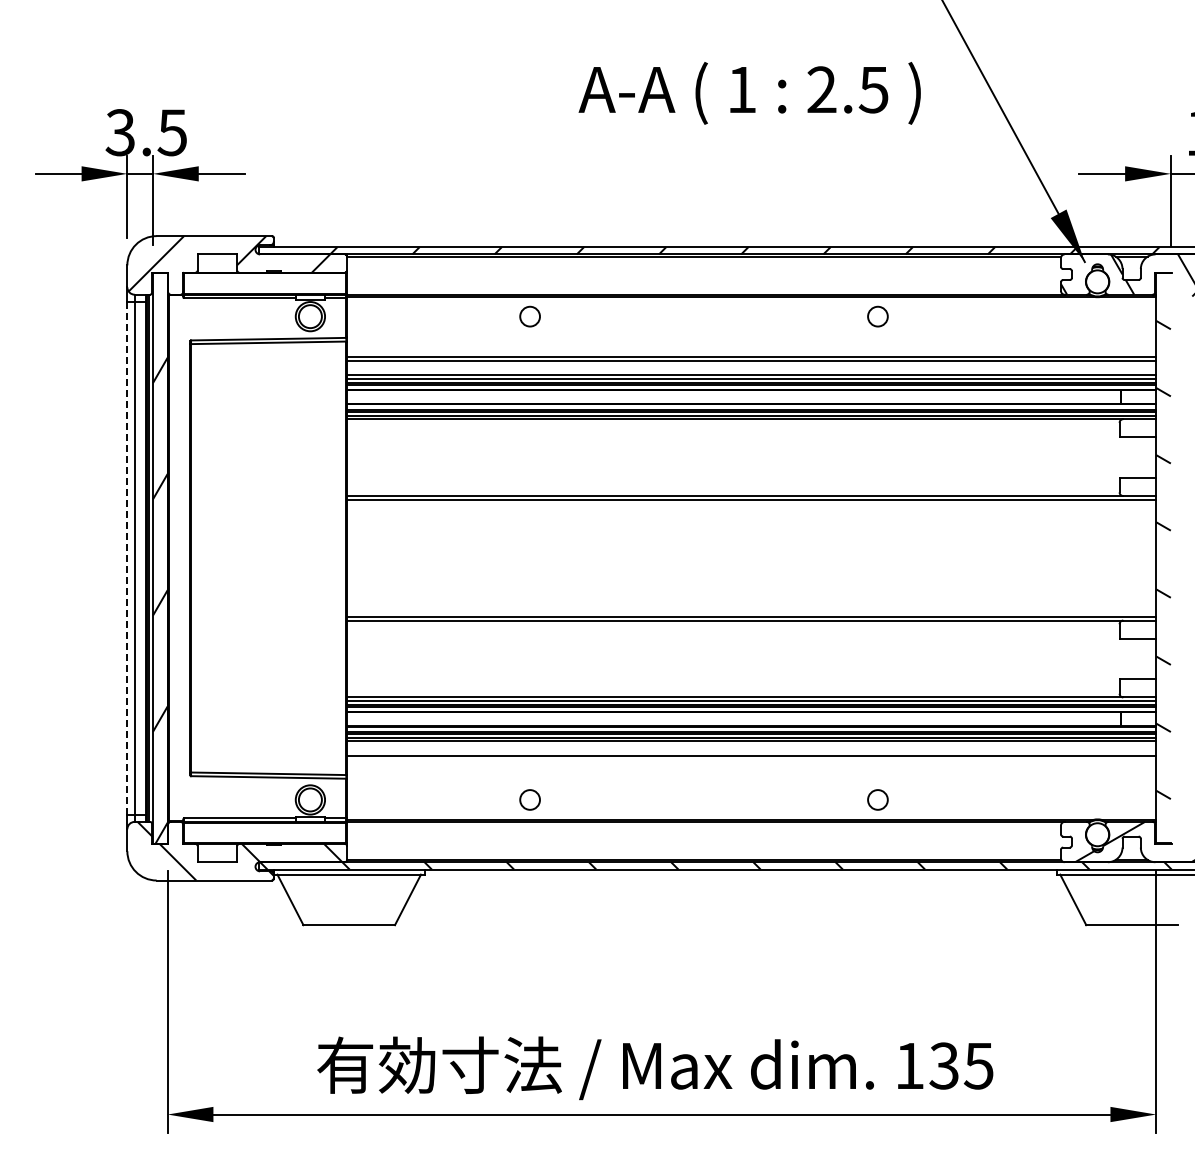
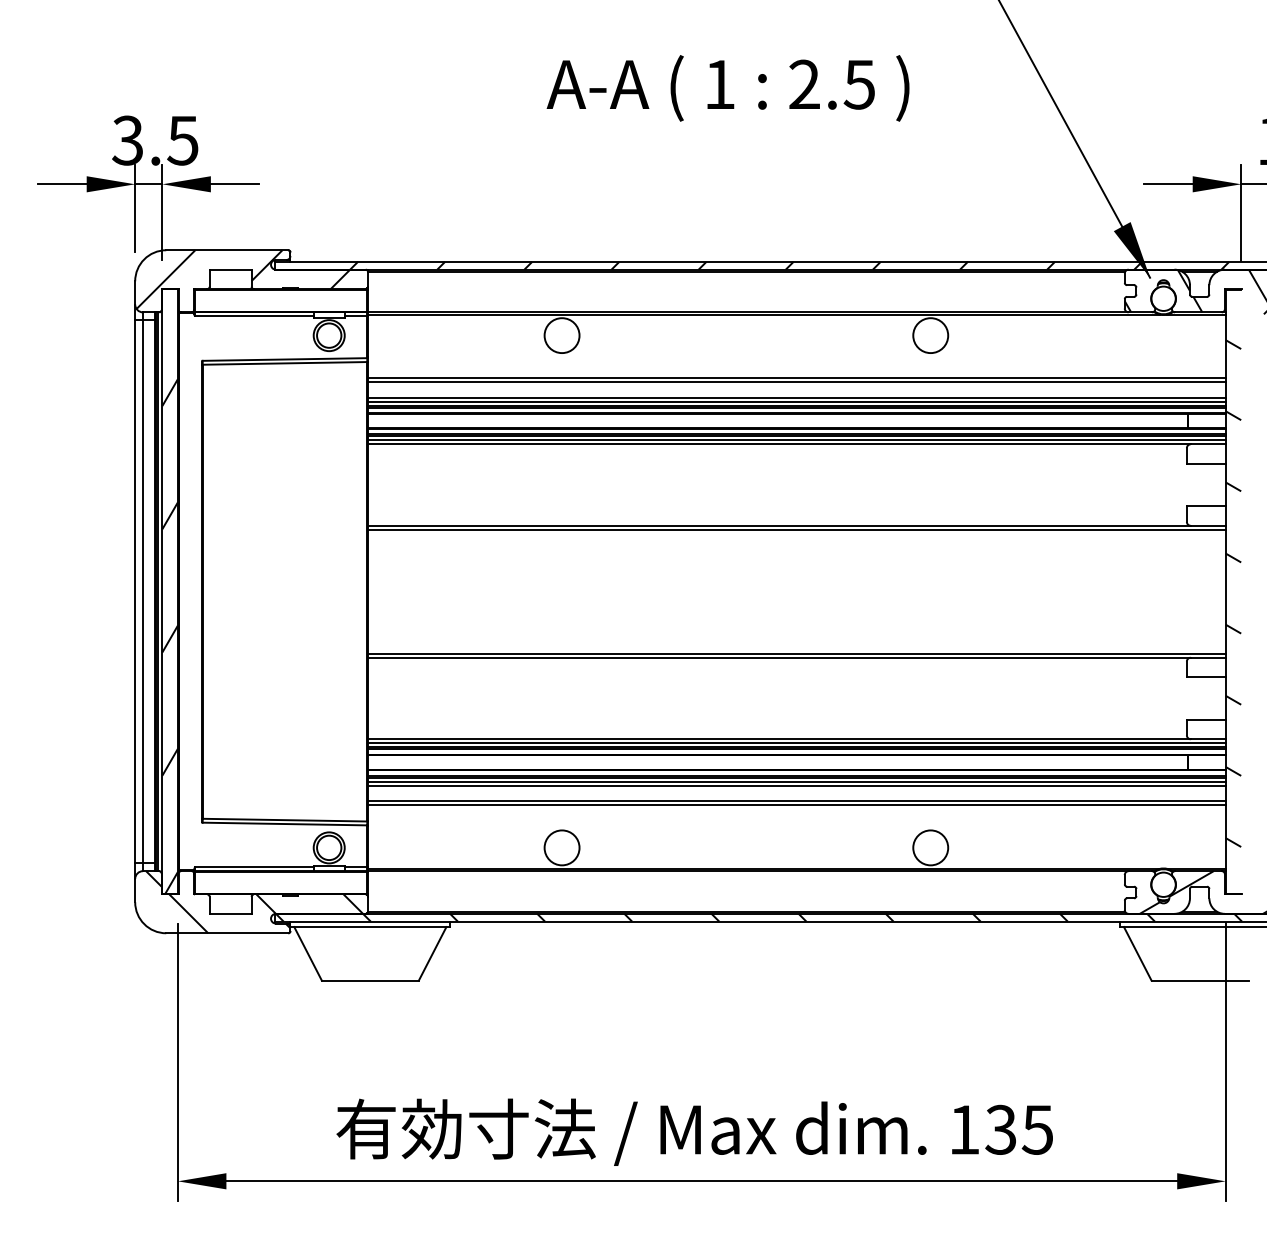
text: (749, 93) -> (727, 88), moved
circle: (529, 316) -> (561, 335), size x1.67
circle: (877, 316) -> (930, 335), size x1.67
line: (127, 558) -> (135, 591), dashed -> solid
line: (751, 759) -> (796, 805), added
circle: (529, 799) -> (561, 847), size x1.67
circle: (877, 799) -> (930, 847), size x1.67

